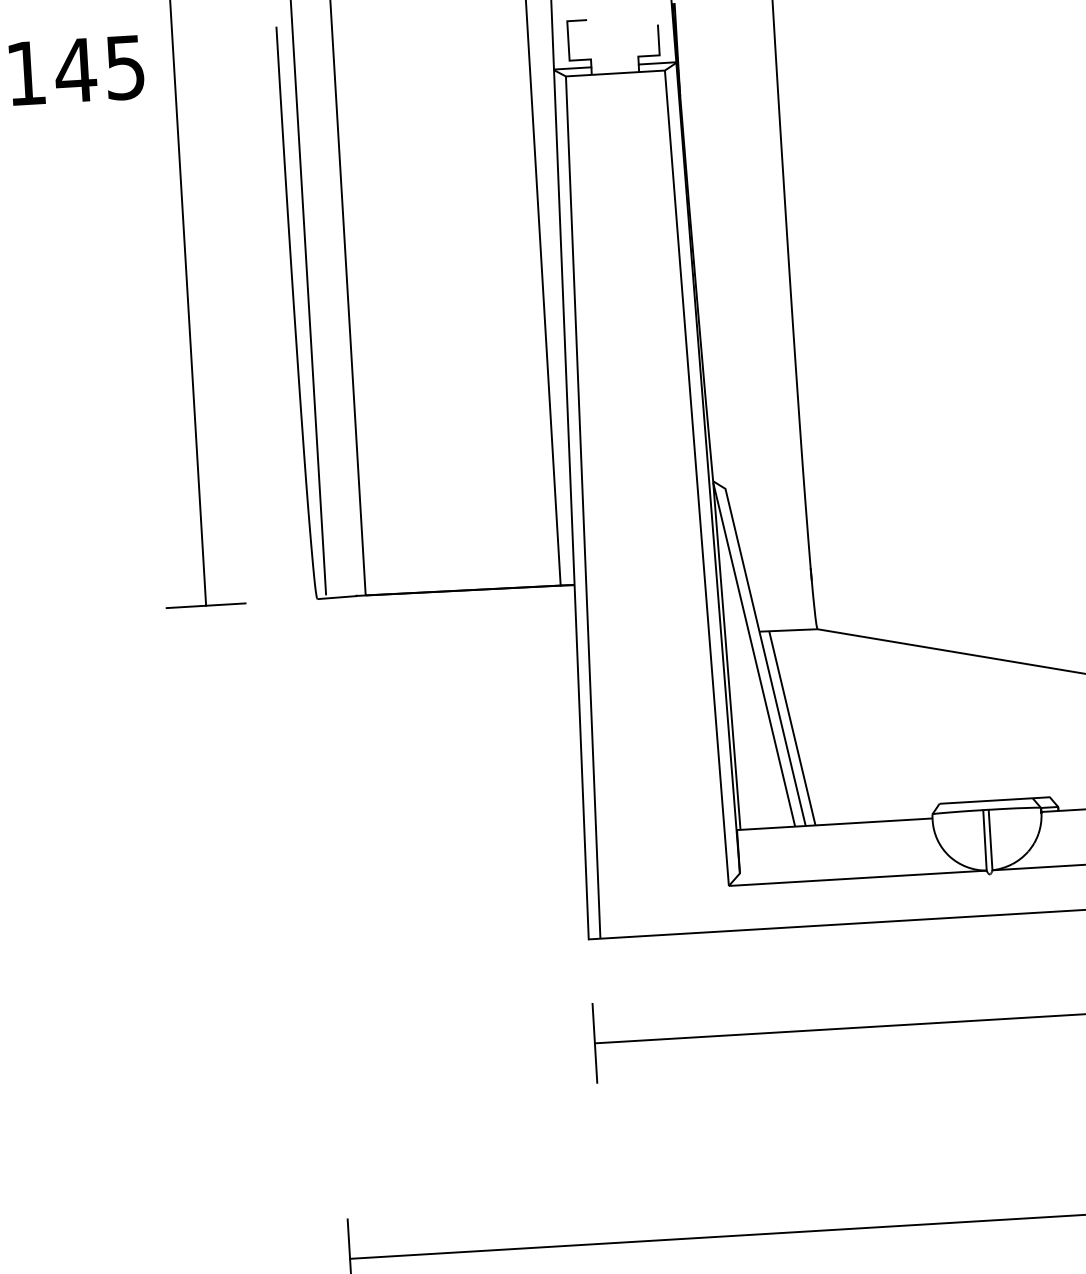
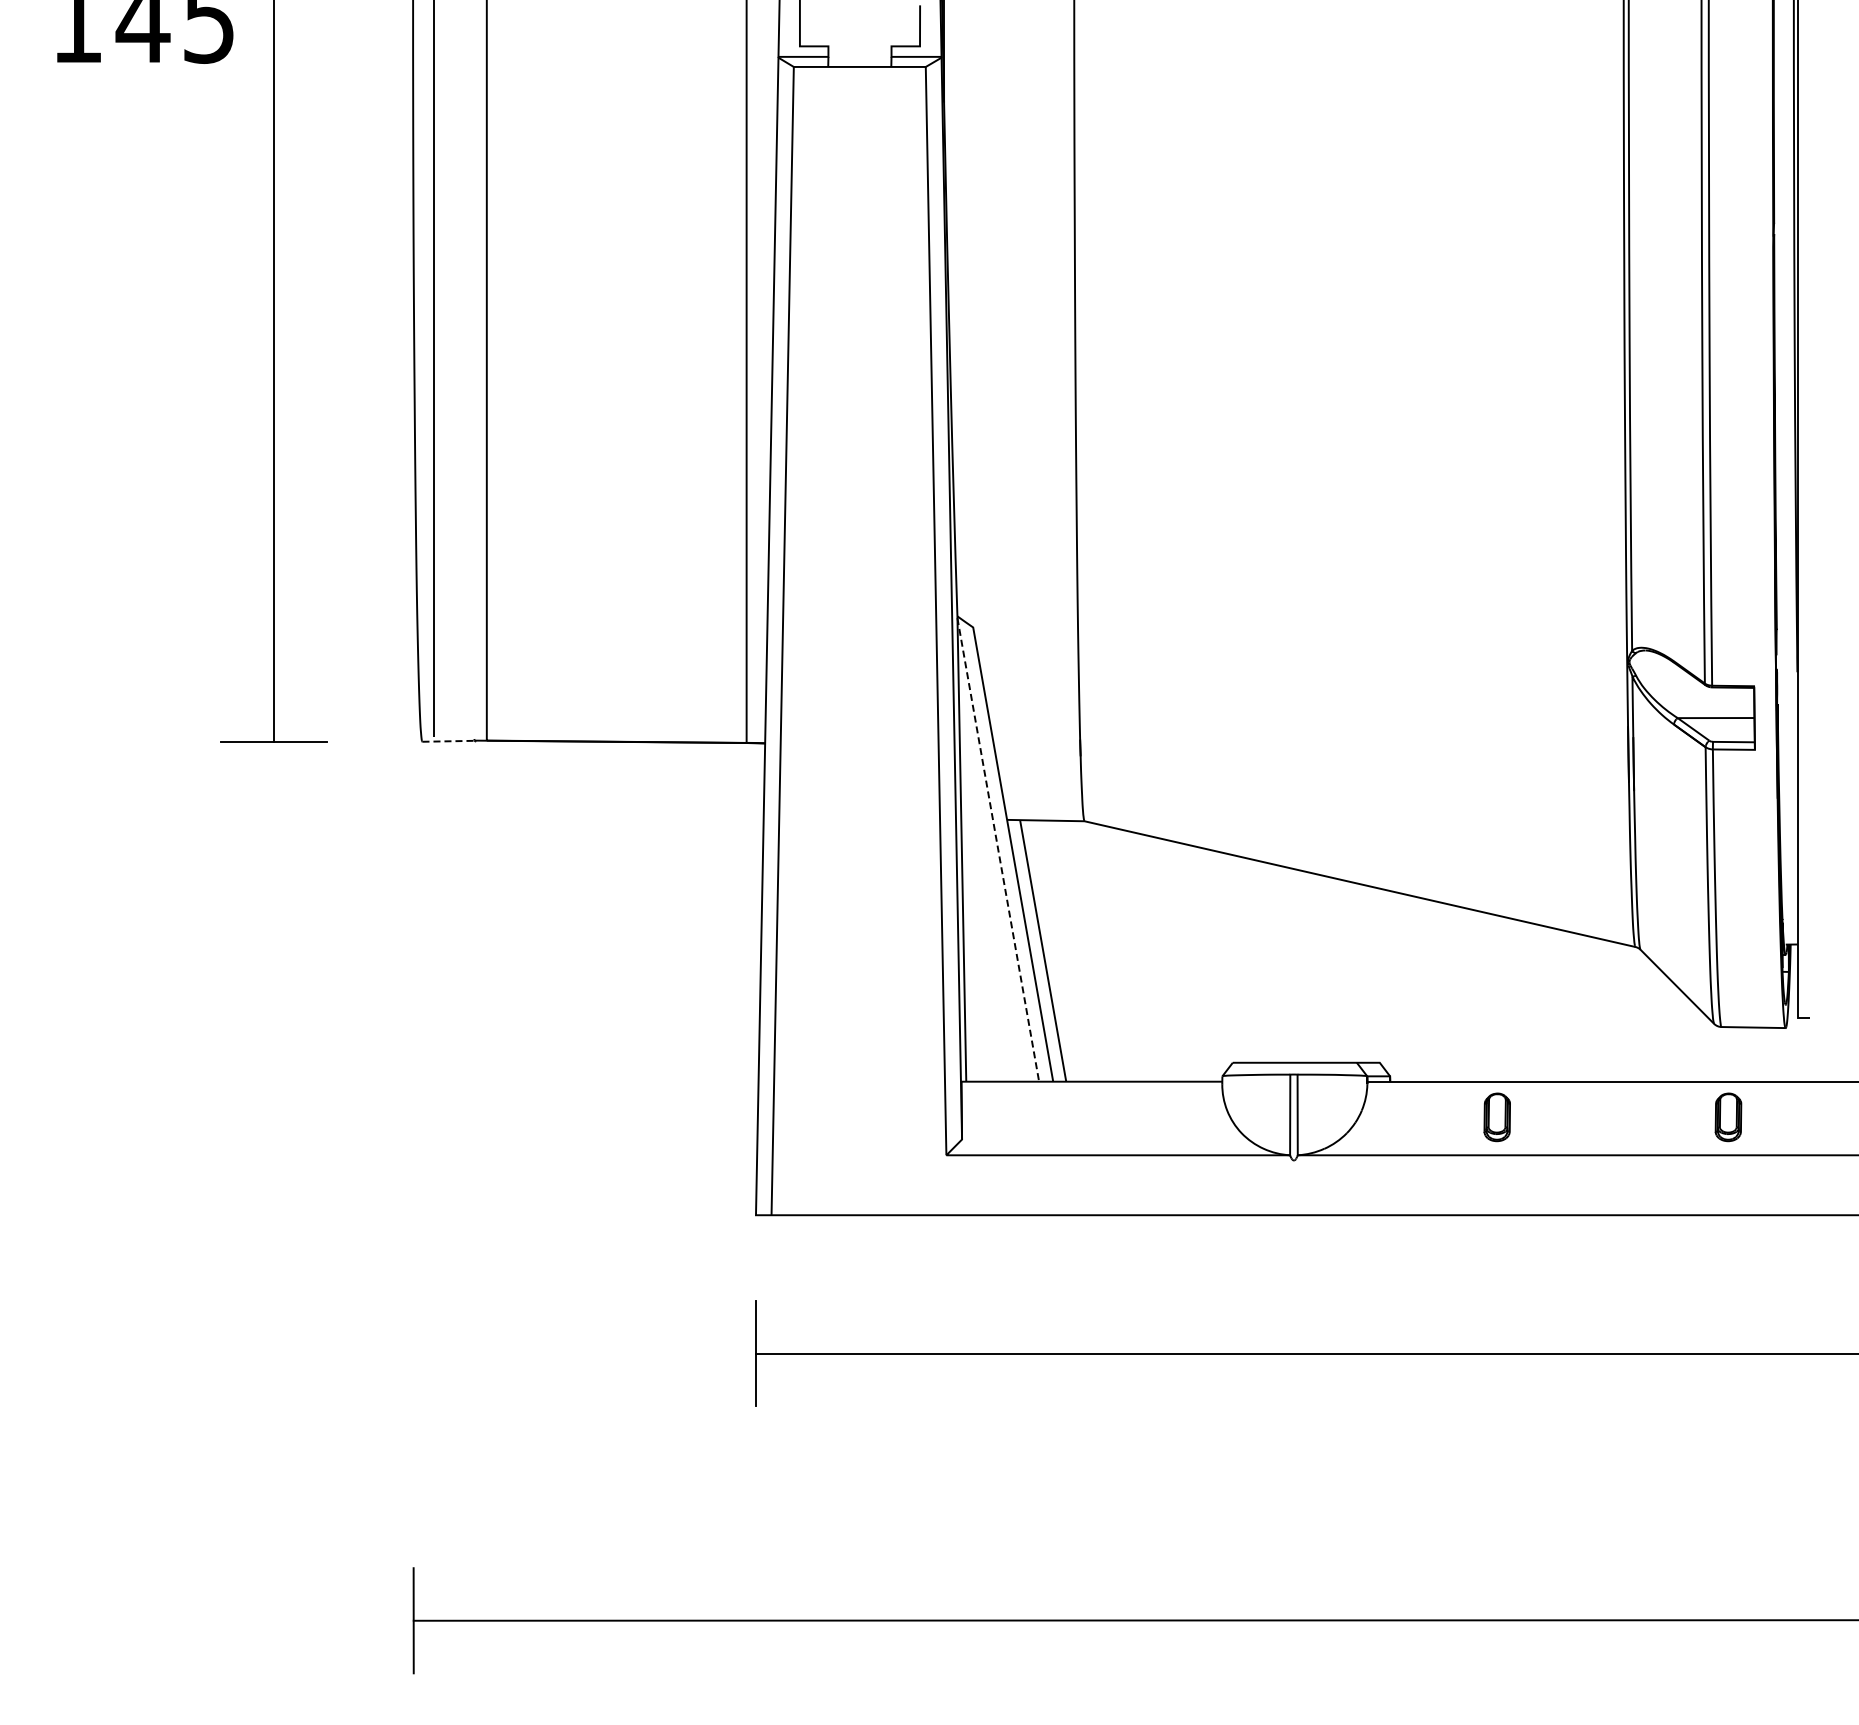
line: (337, 597) -> (449, 741), solid -> dashed
line: (754, 655) -> (998, 850), solid -> dashed

